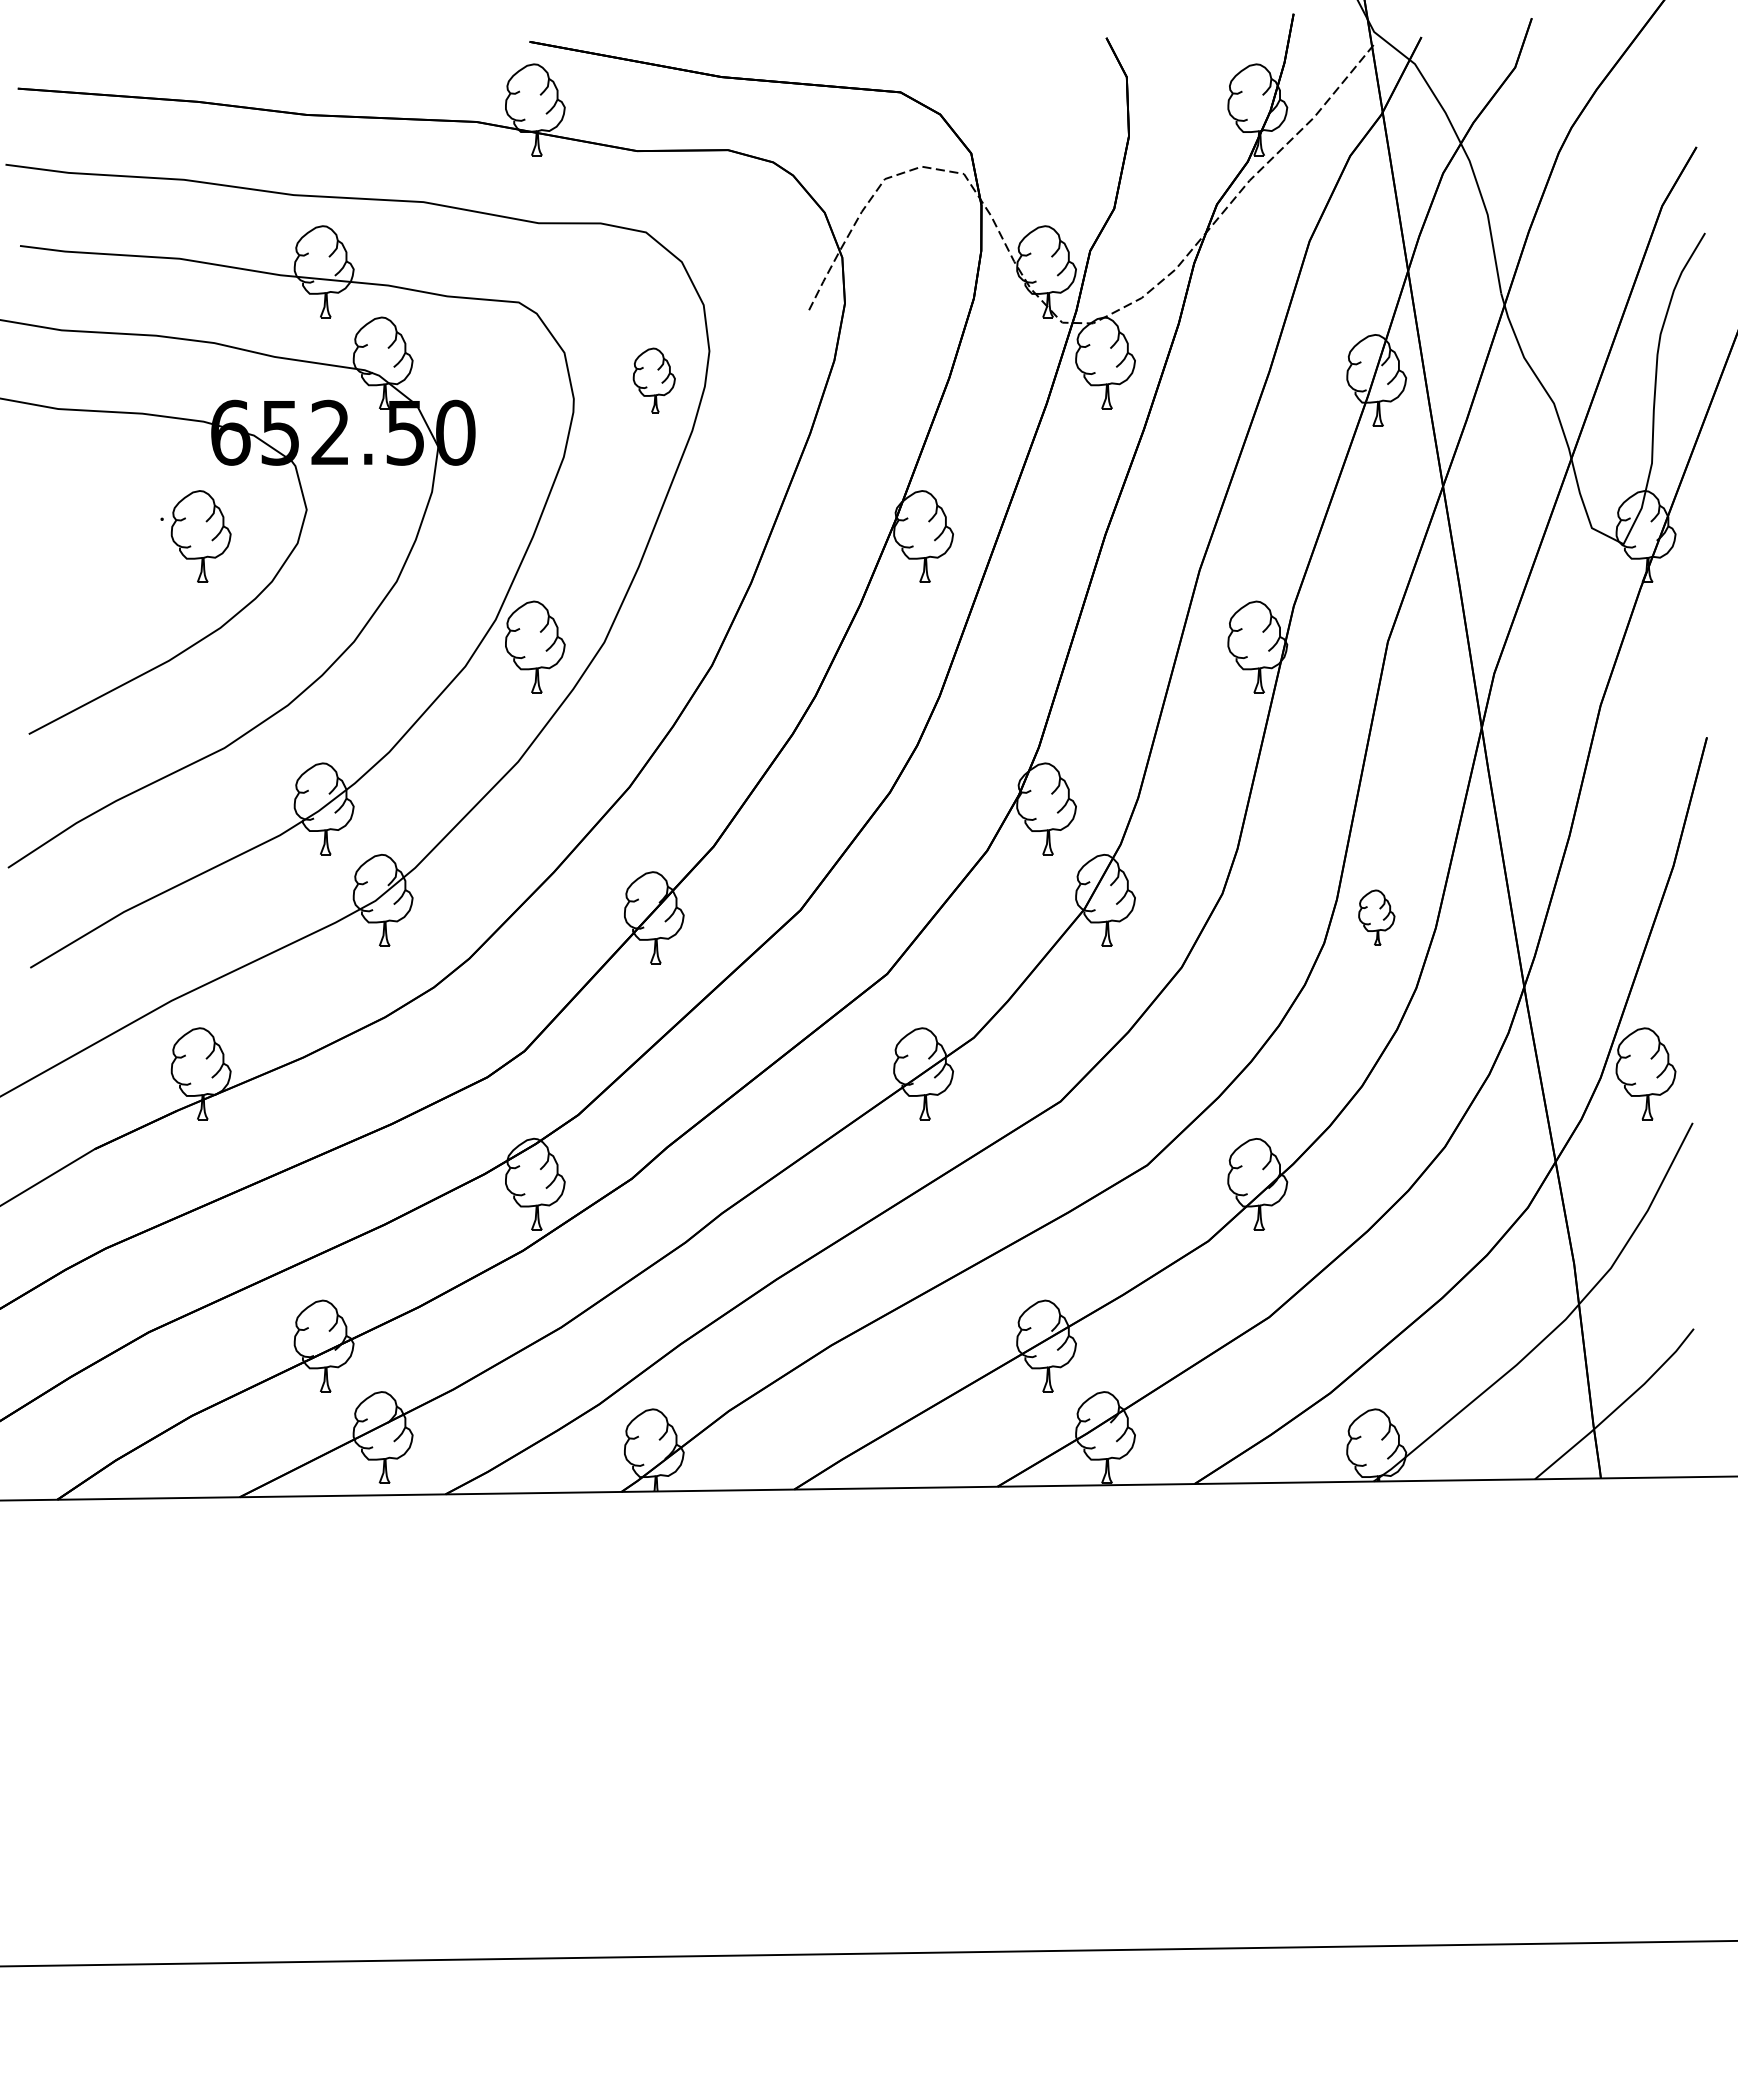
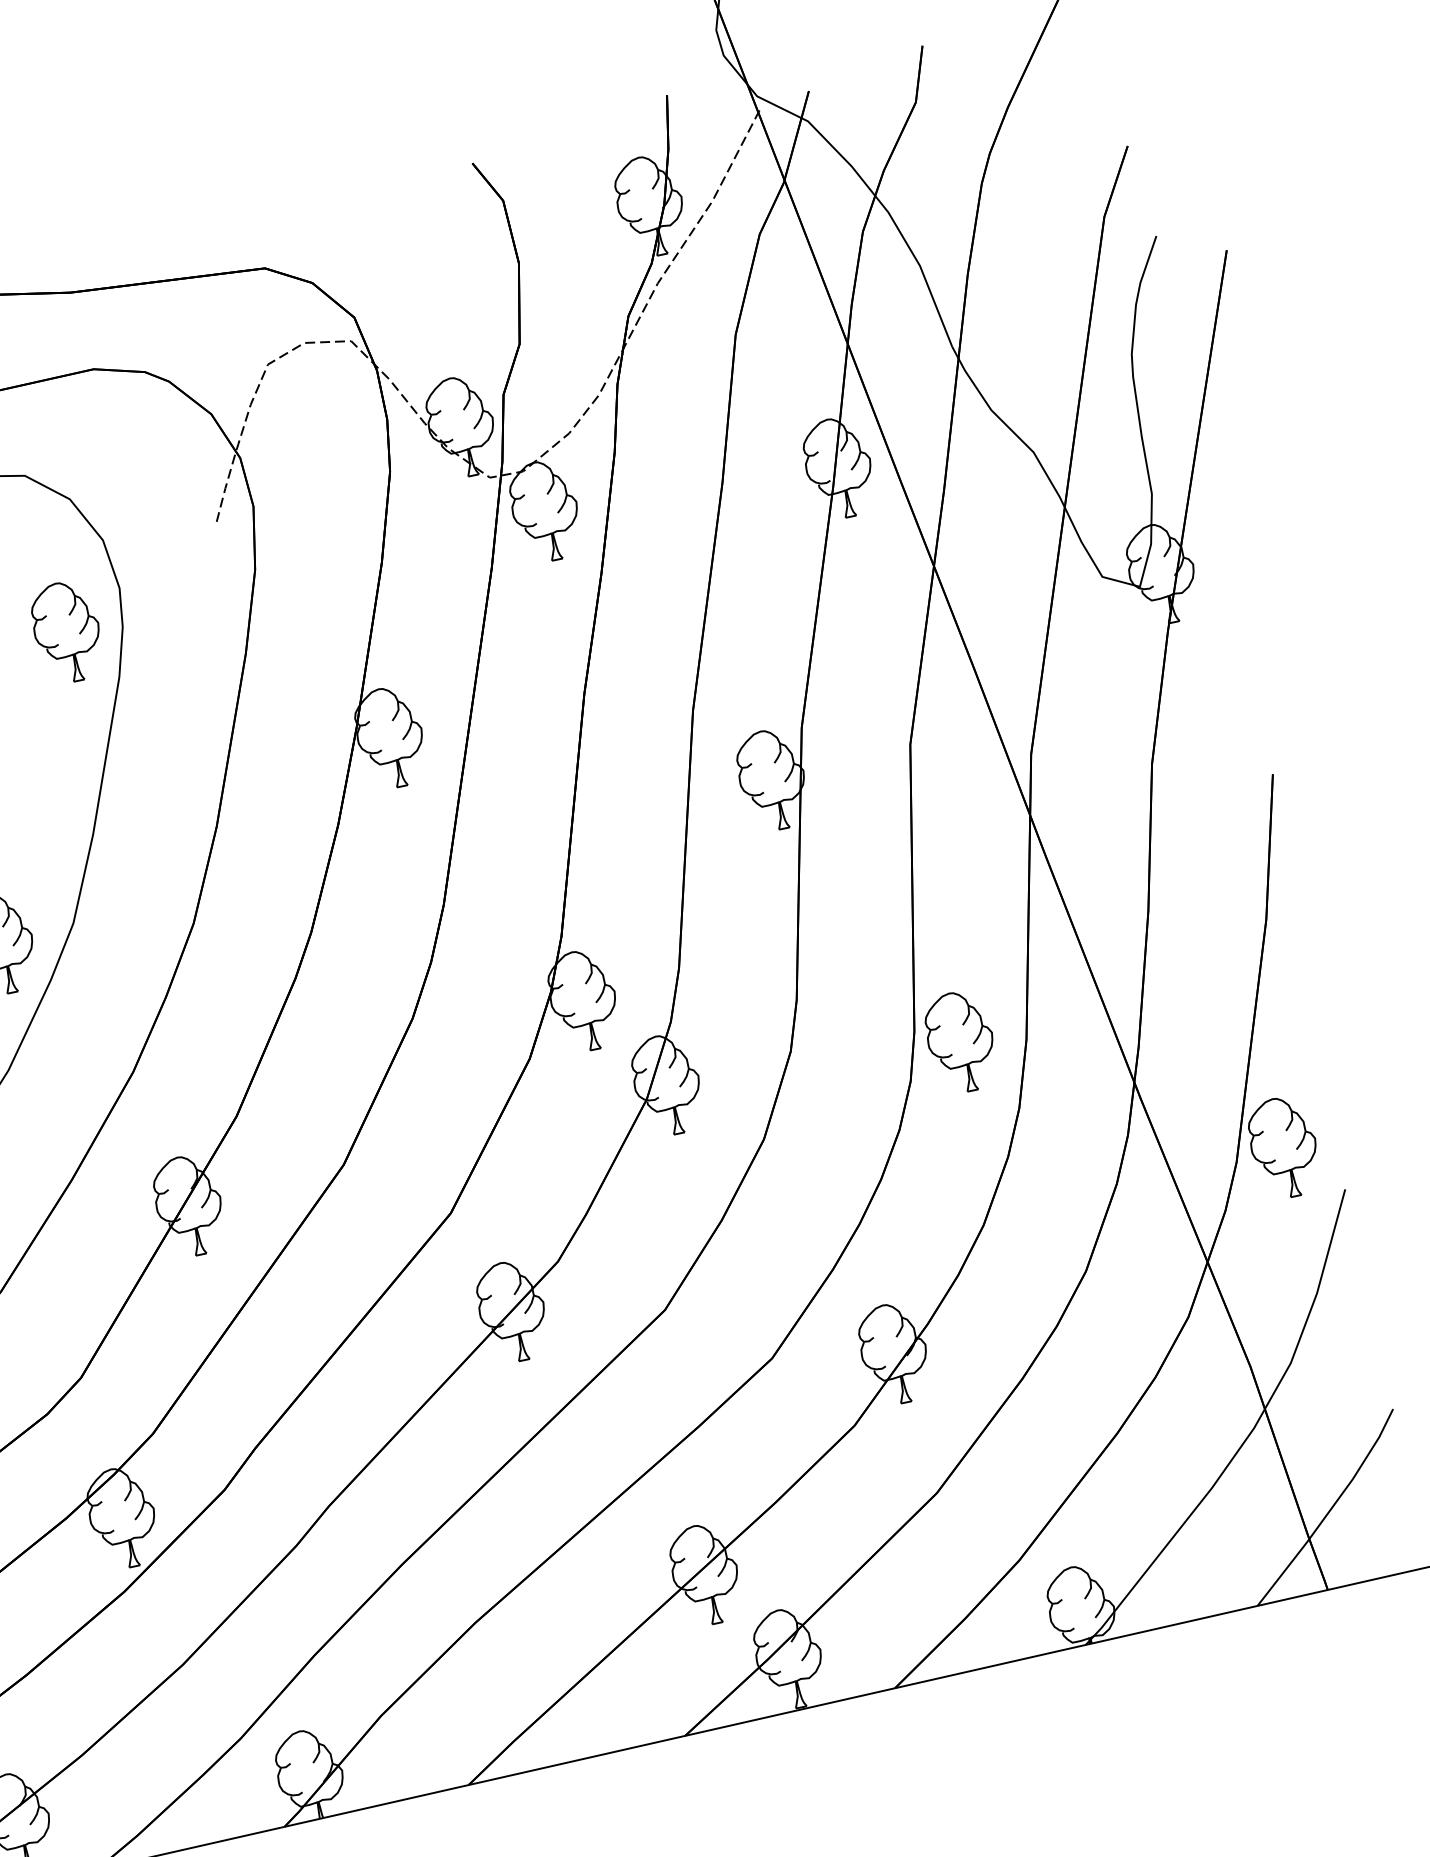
part: (654, 380) -> (67, 632), size x1.43
part: (1376, 917) -> (960, 1041), size x1.67

